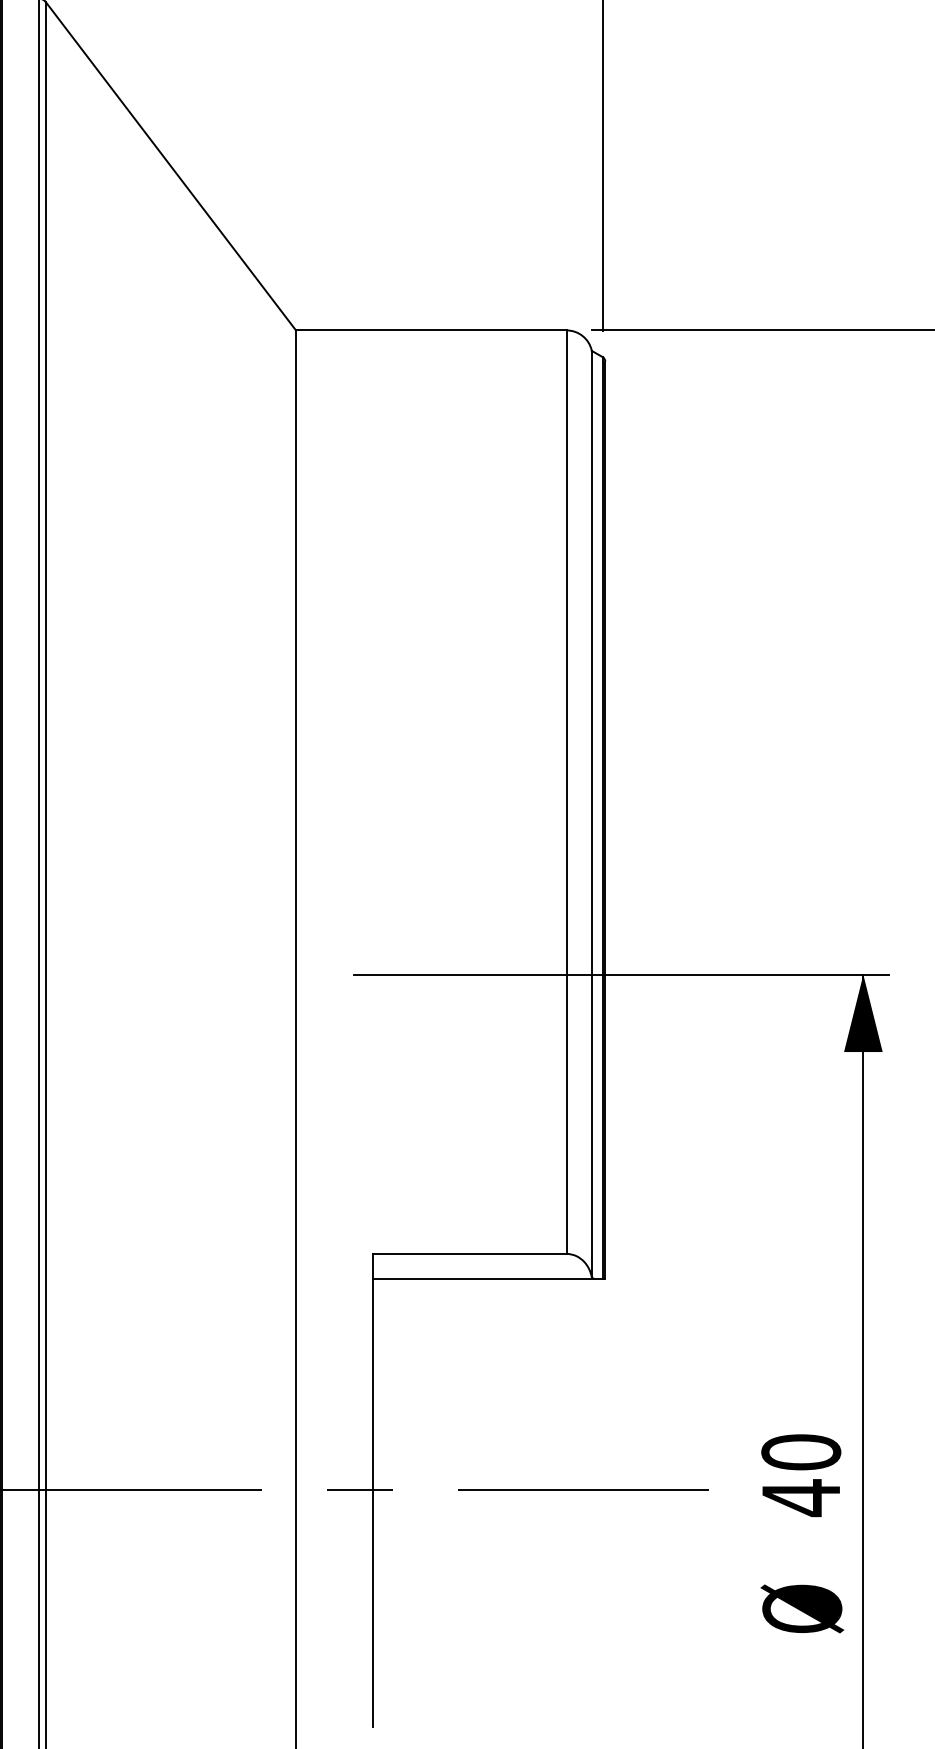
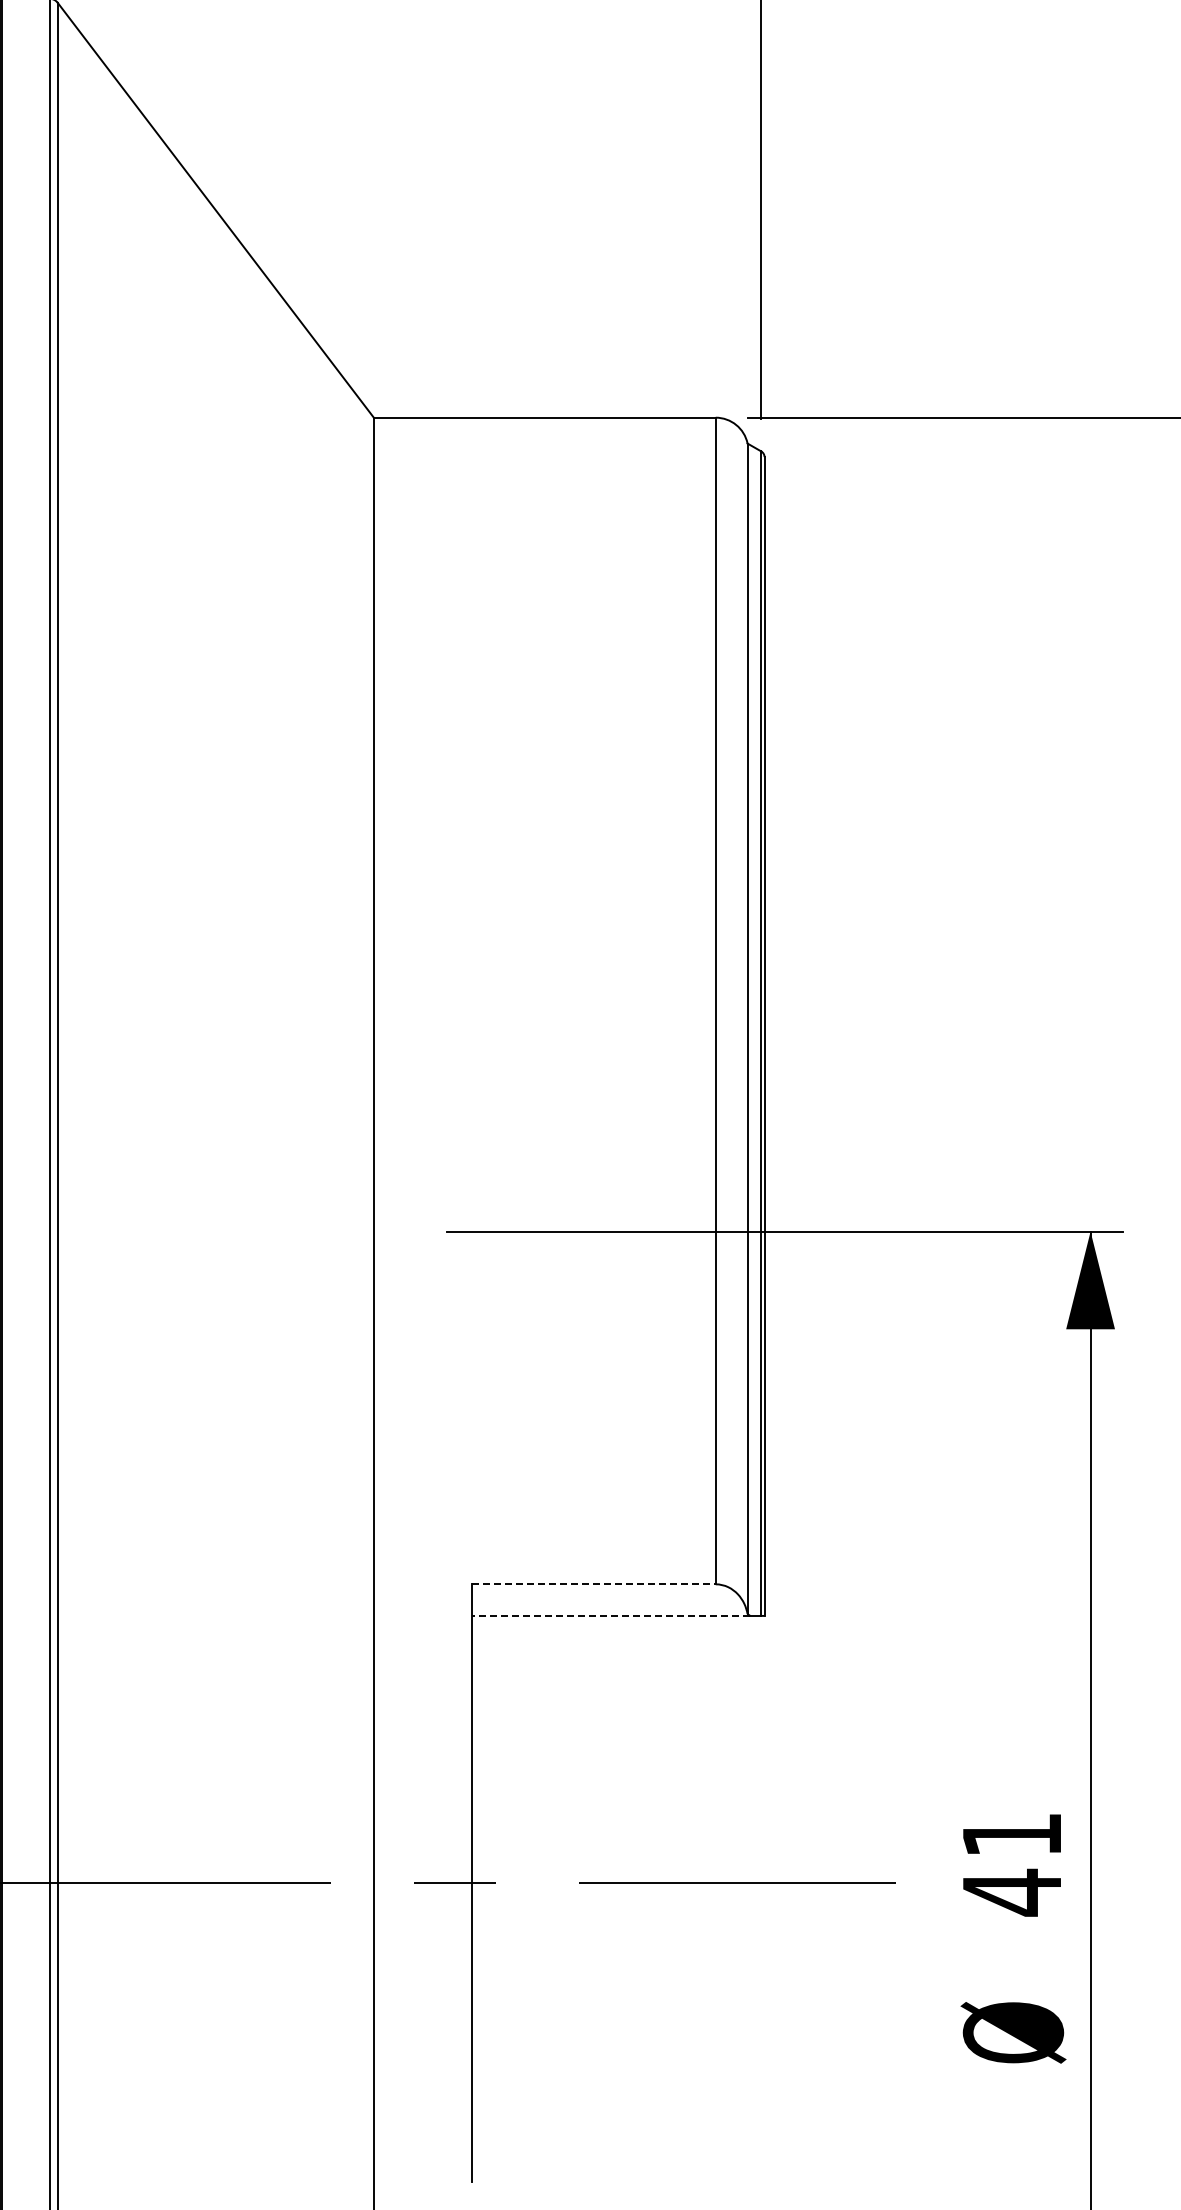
line: (470, 1254) -> (594, 1584), solid -> dashed
line: (483, 1278) -> (610, 1615), solid -> dashed
text: (800, 1451) -> (1011, 1834), 40 -> 41

